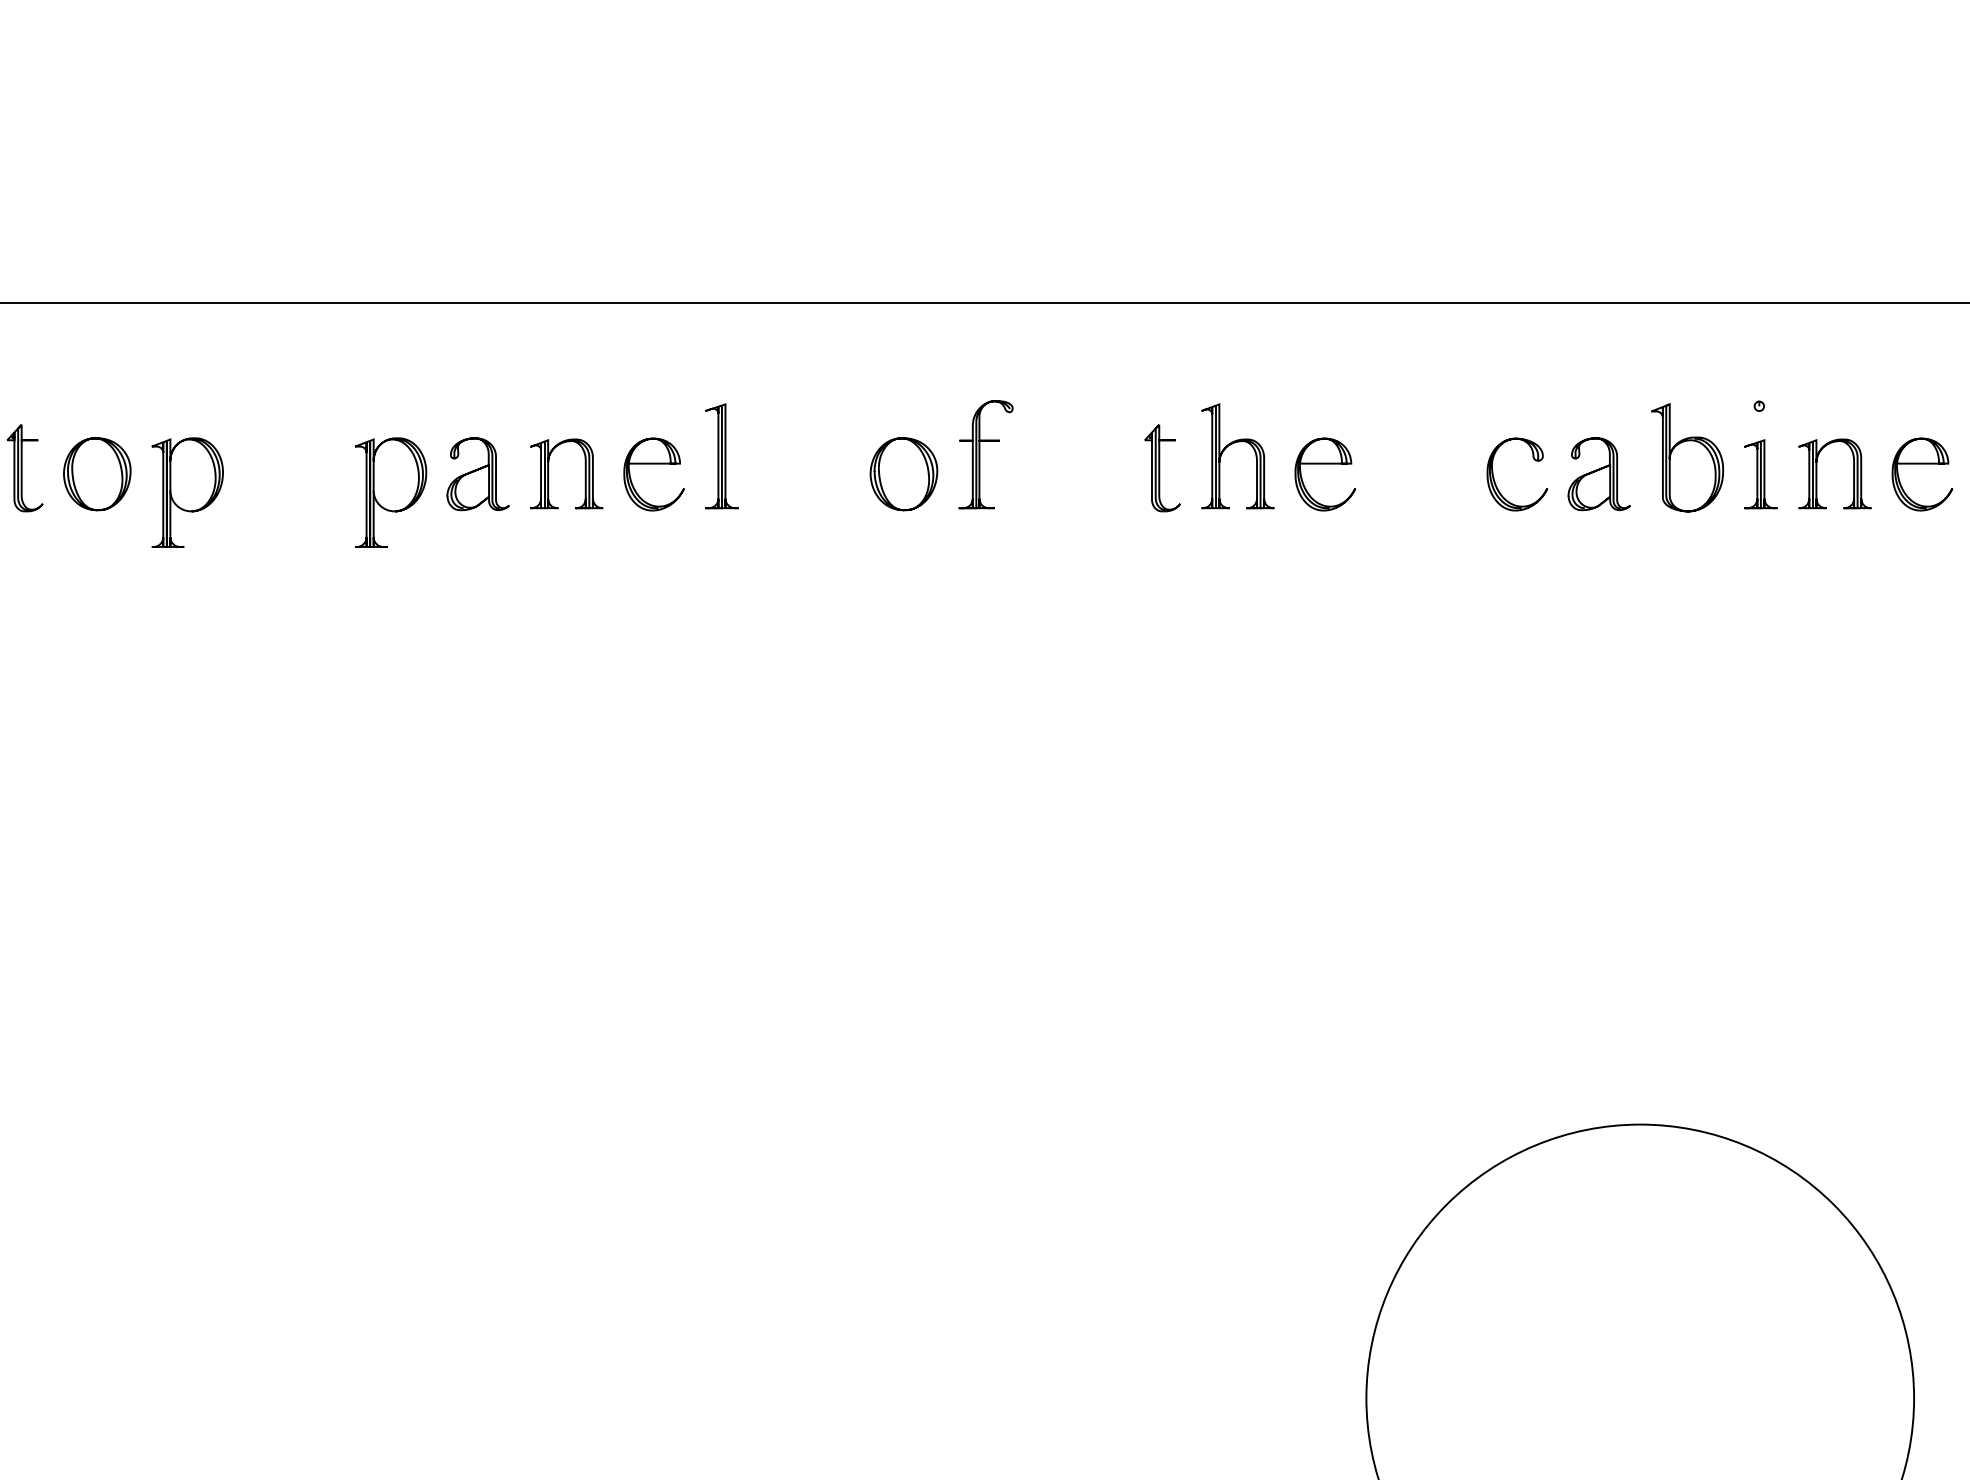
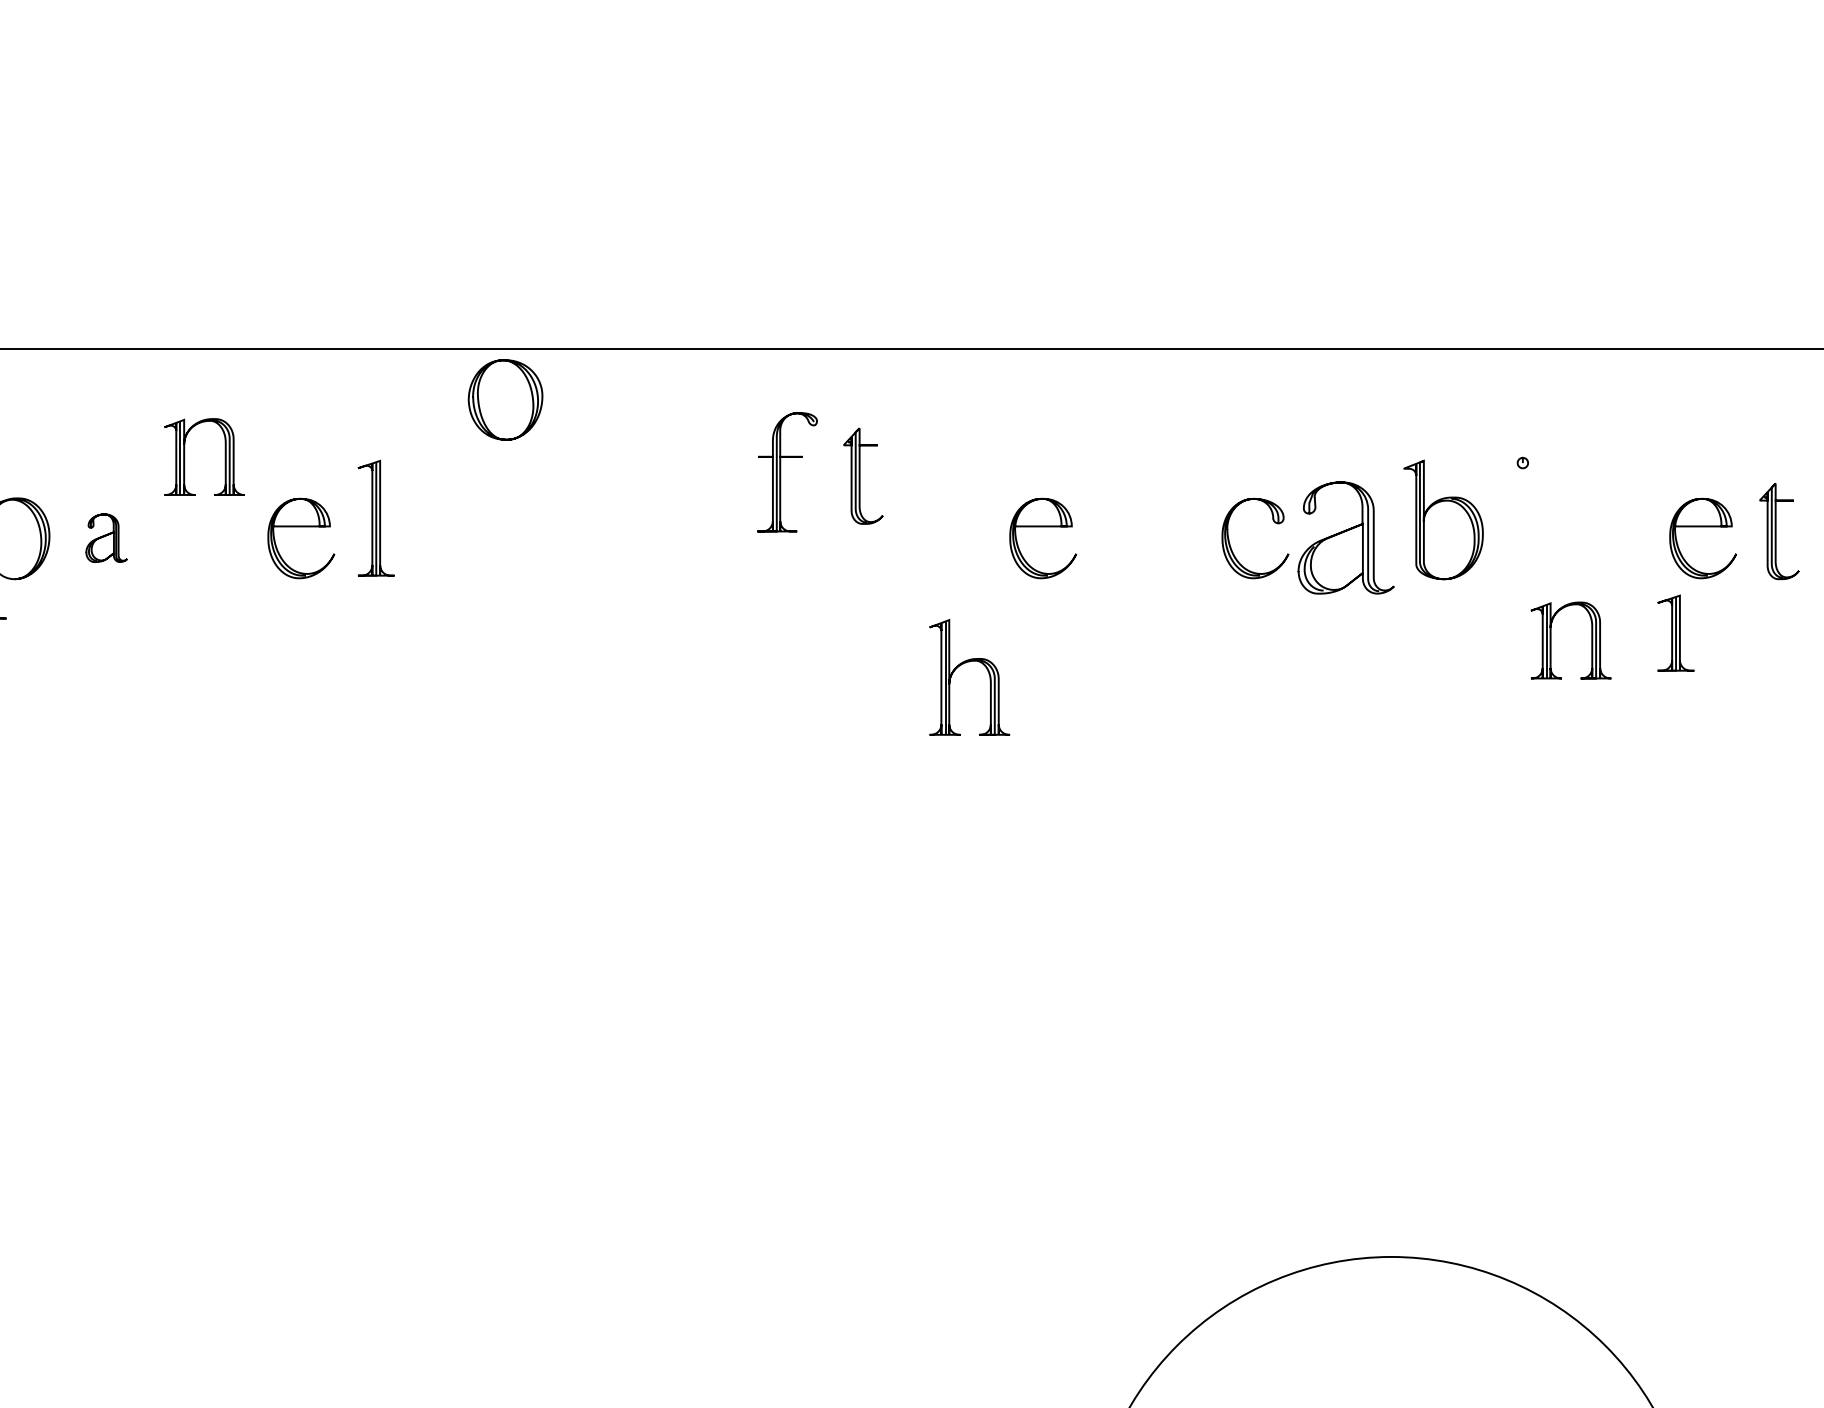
part: (1232, 444) -> (963, 664), moved
curve: (980, 454) -> (781, 472), moved
curve: (1160, 468) -> (860, 476), moved
part: (549, 473) -> (185, 456), moved
part: (1817, 473) -> (1551, 640), moved
part: (477, 474) -> (106, 538), size x0.6
curve: (880, 474) -> (479, 400), moved
part: (1598, 474) -> (1345, 538), size x1.4
part: (1760, 474) -> (1675, 633), moved

